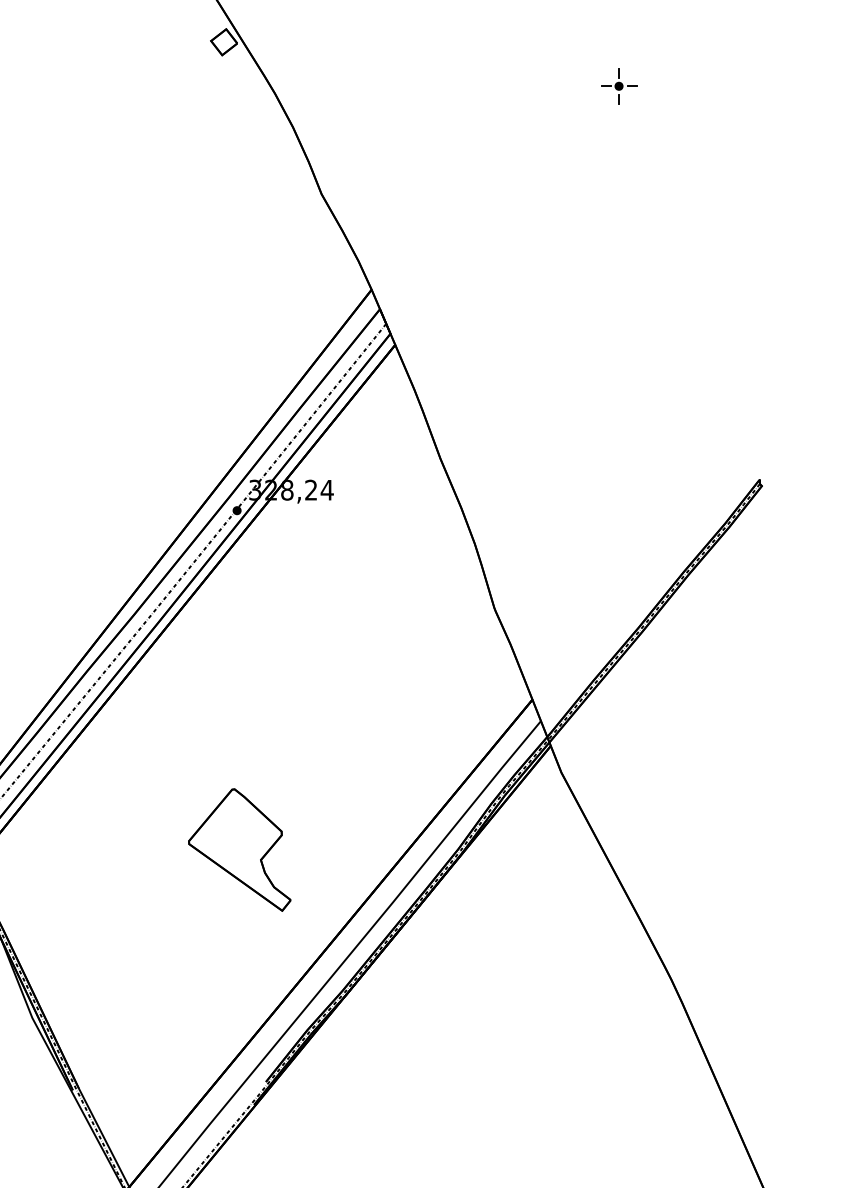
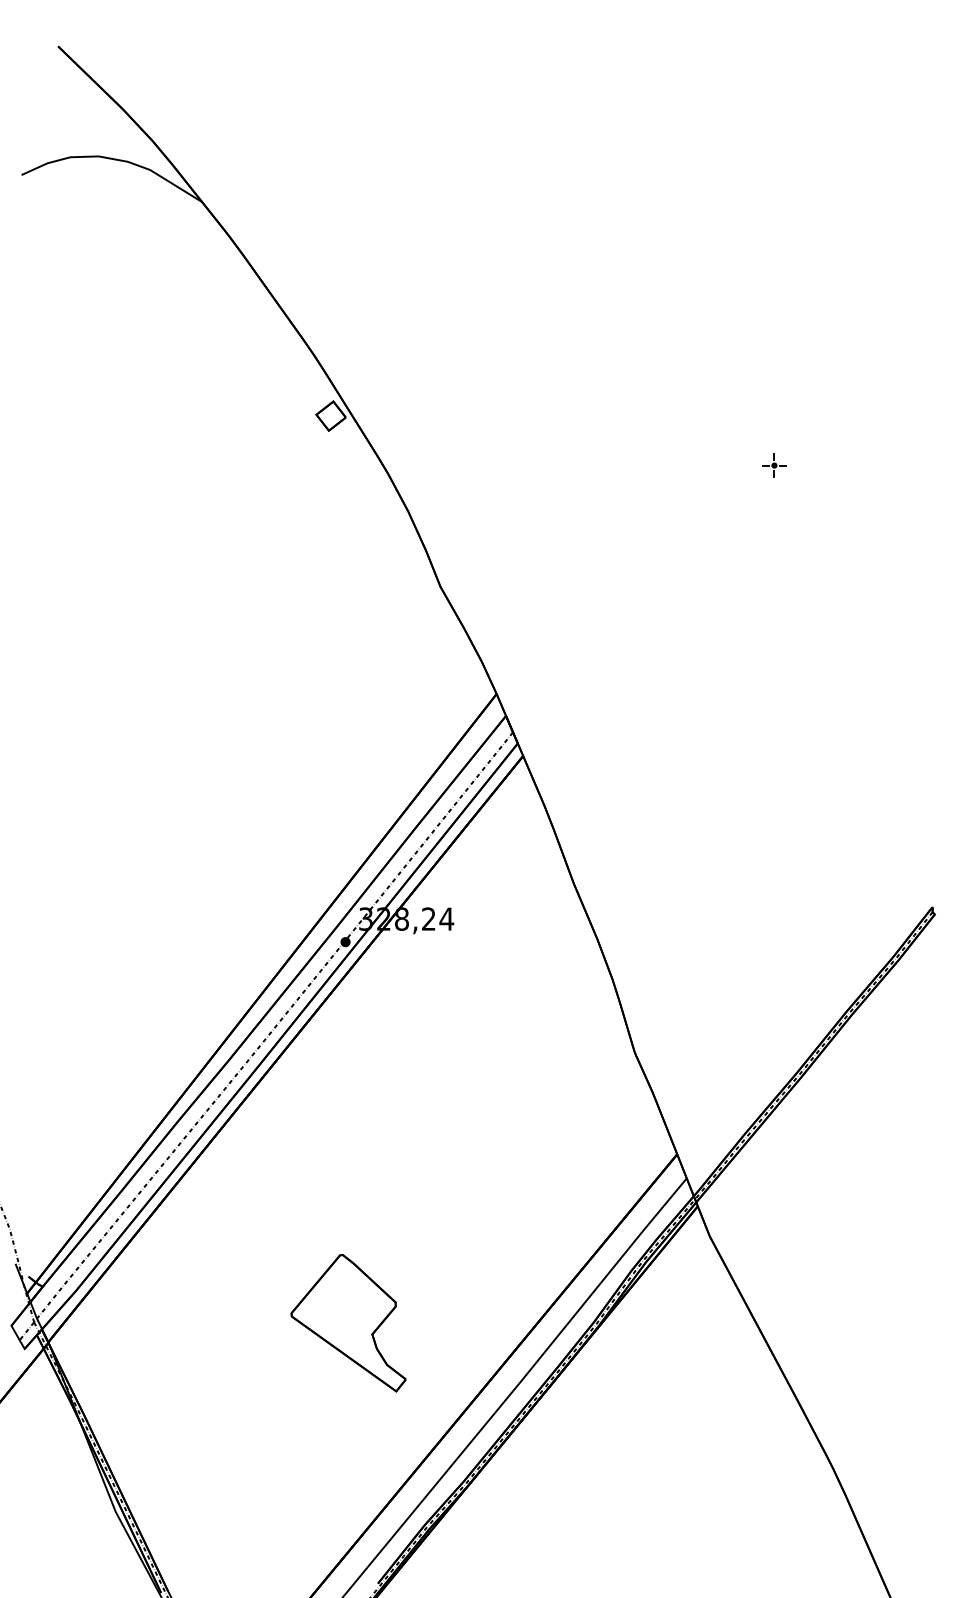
part: (619, 86) -> (774, 465), size x0.6

